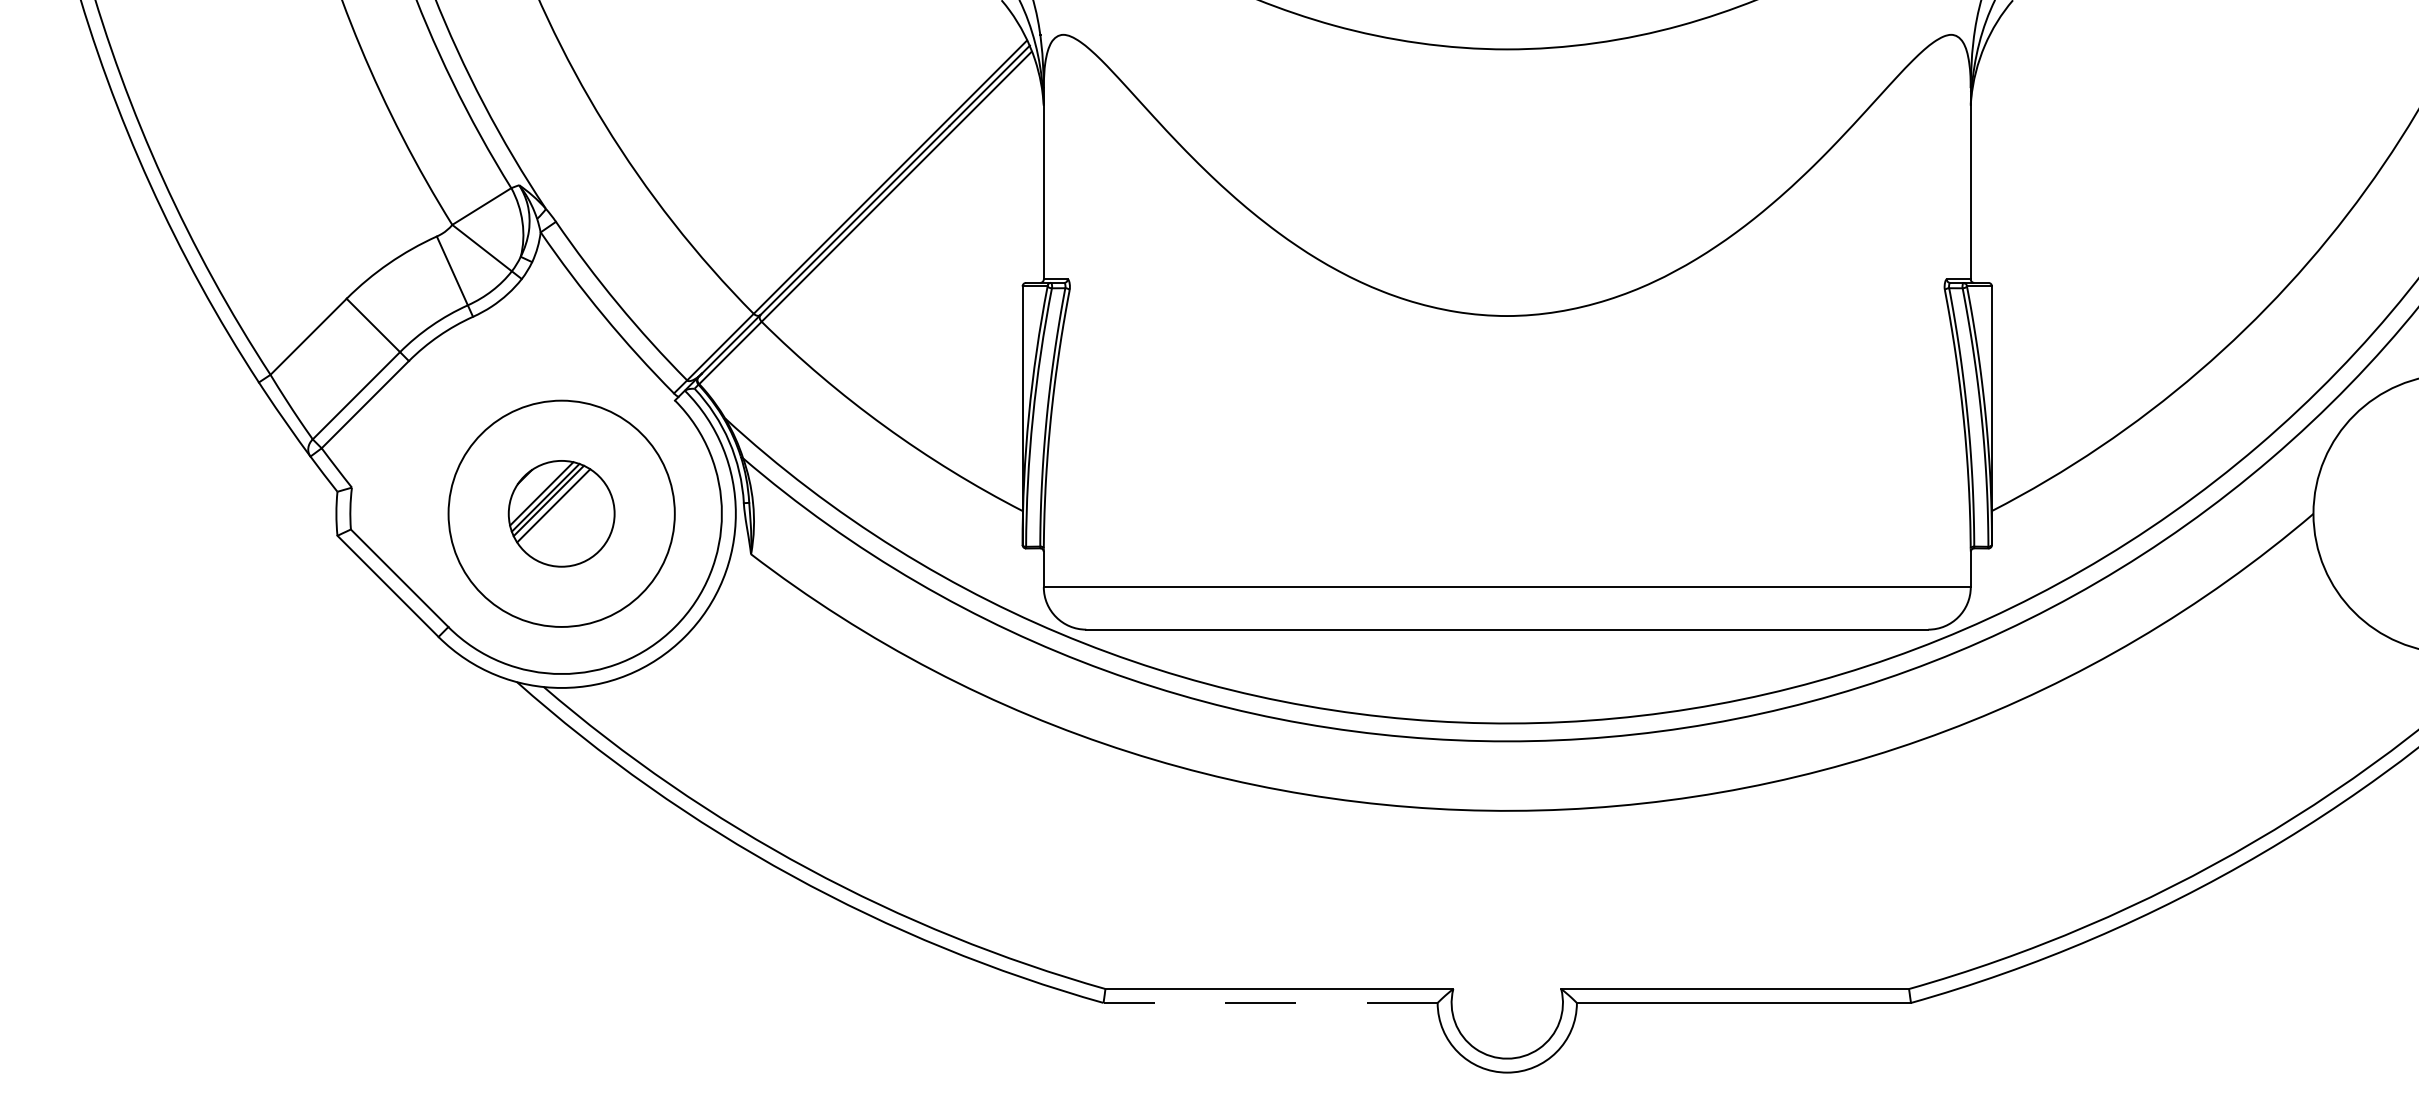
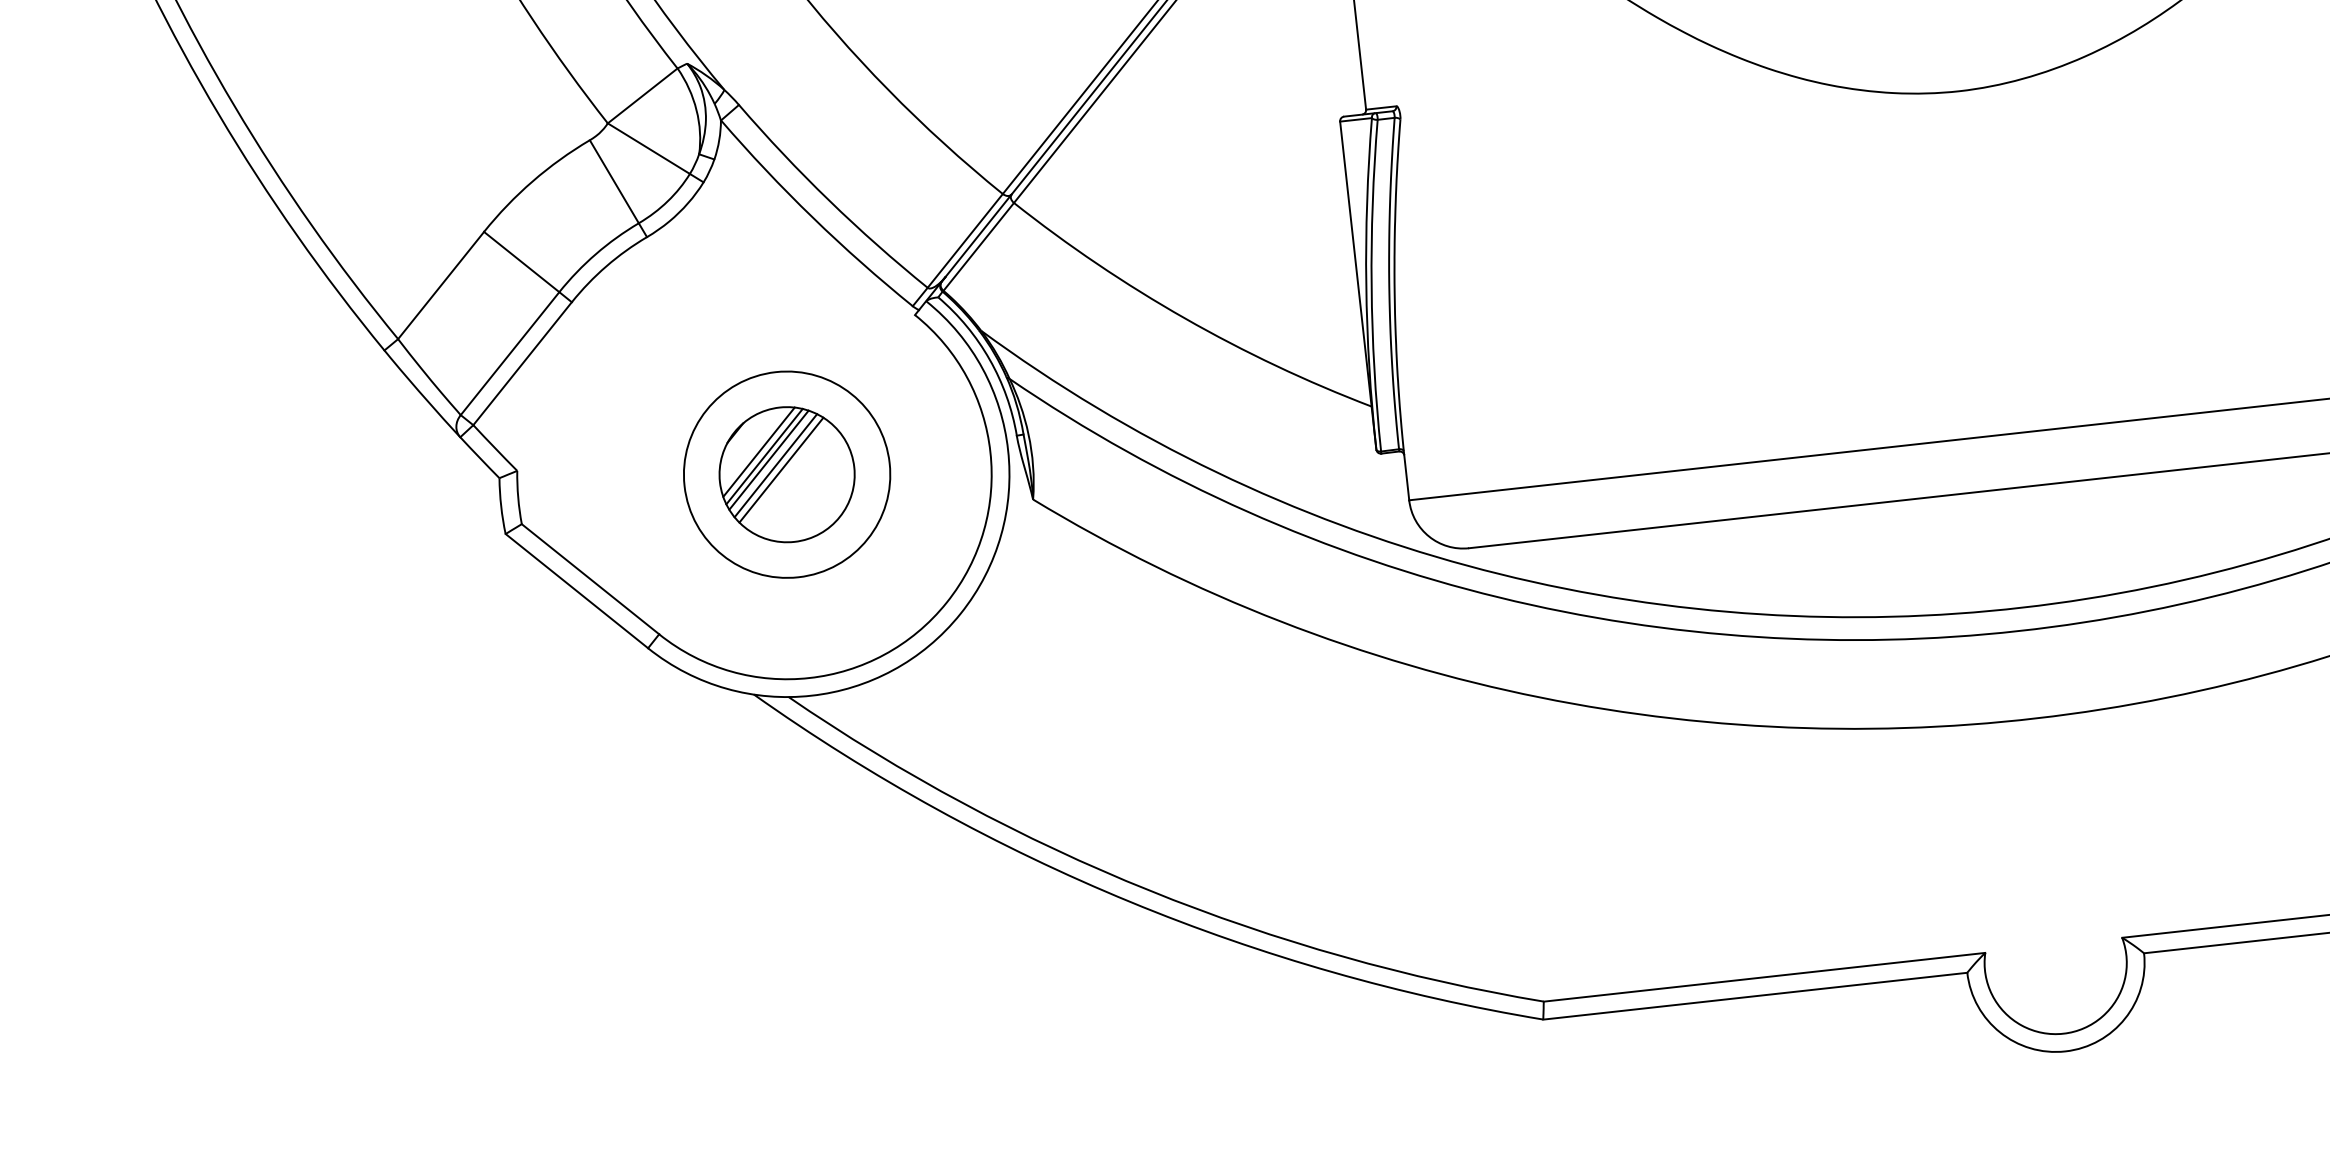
line: (557, 509) -> (781, 469), added
circle: (561, 513) -> (786, 474), size x0.71
line: (1270, 1003) -> (1755, 996), dashed -> solid

